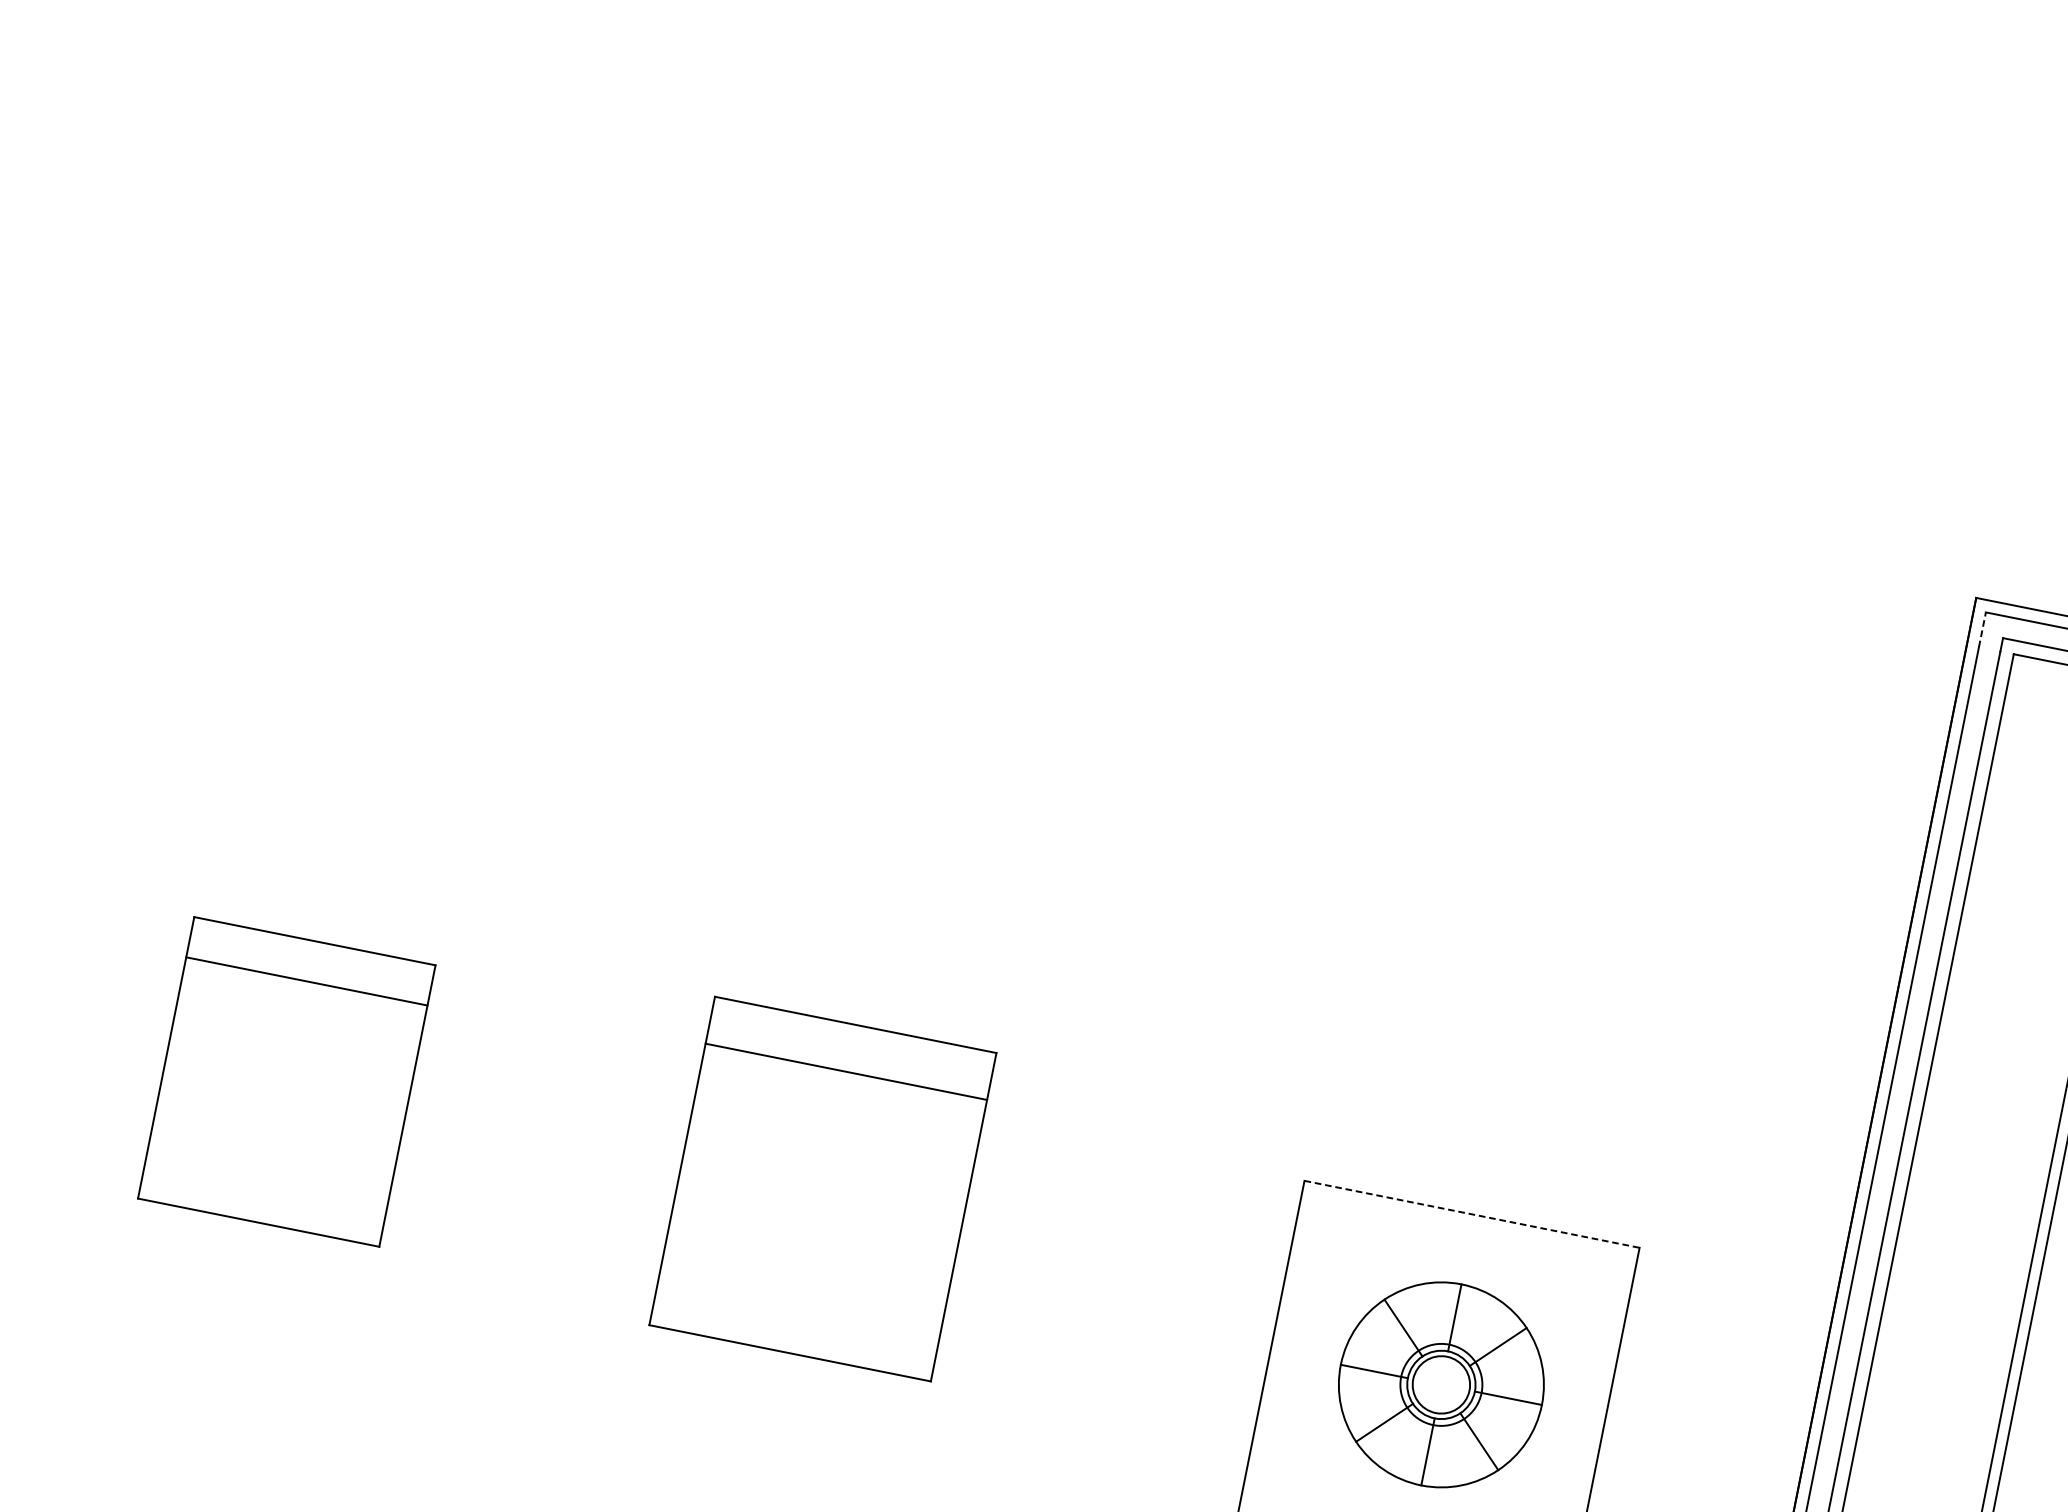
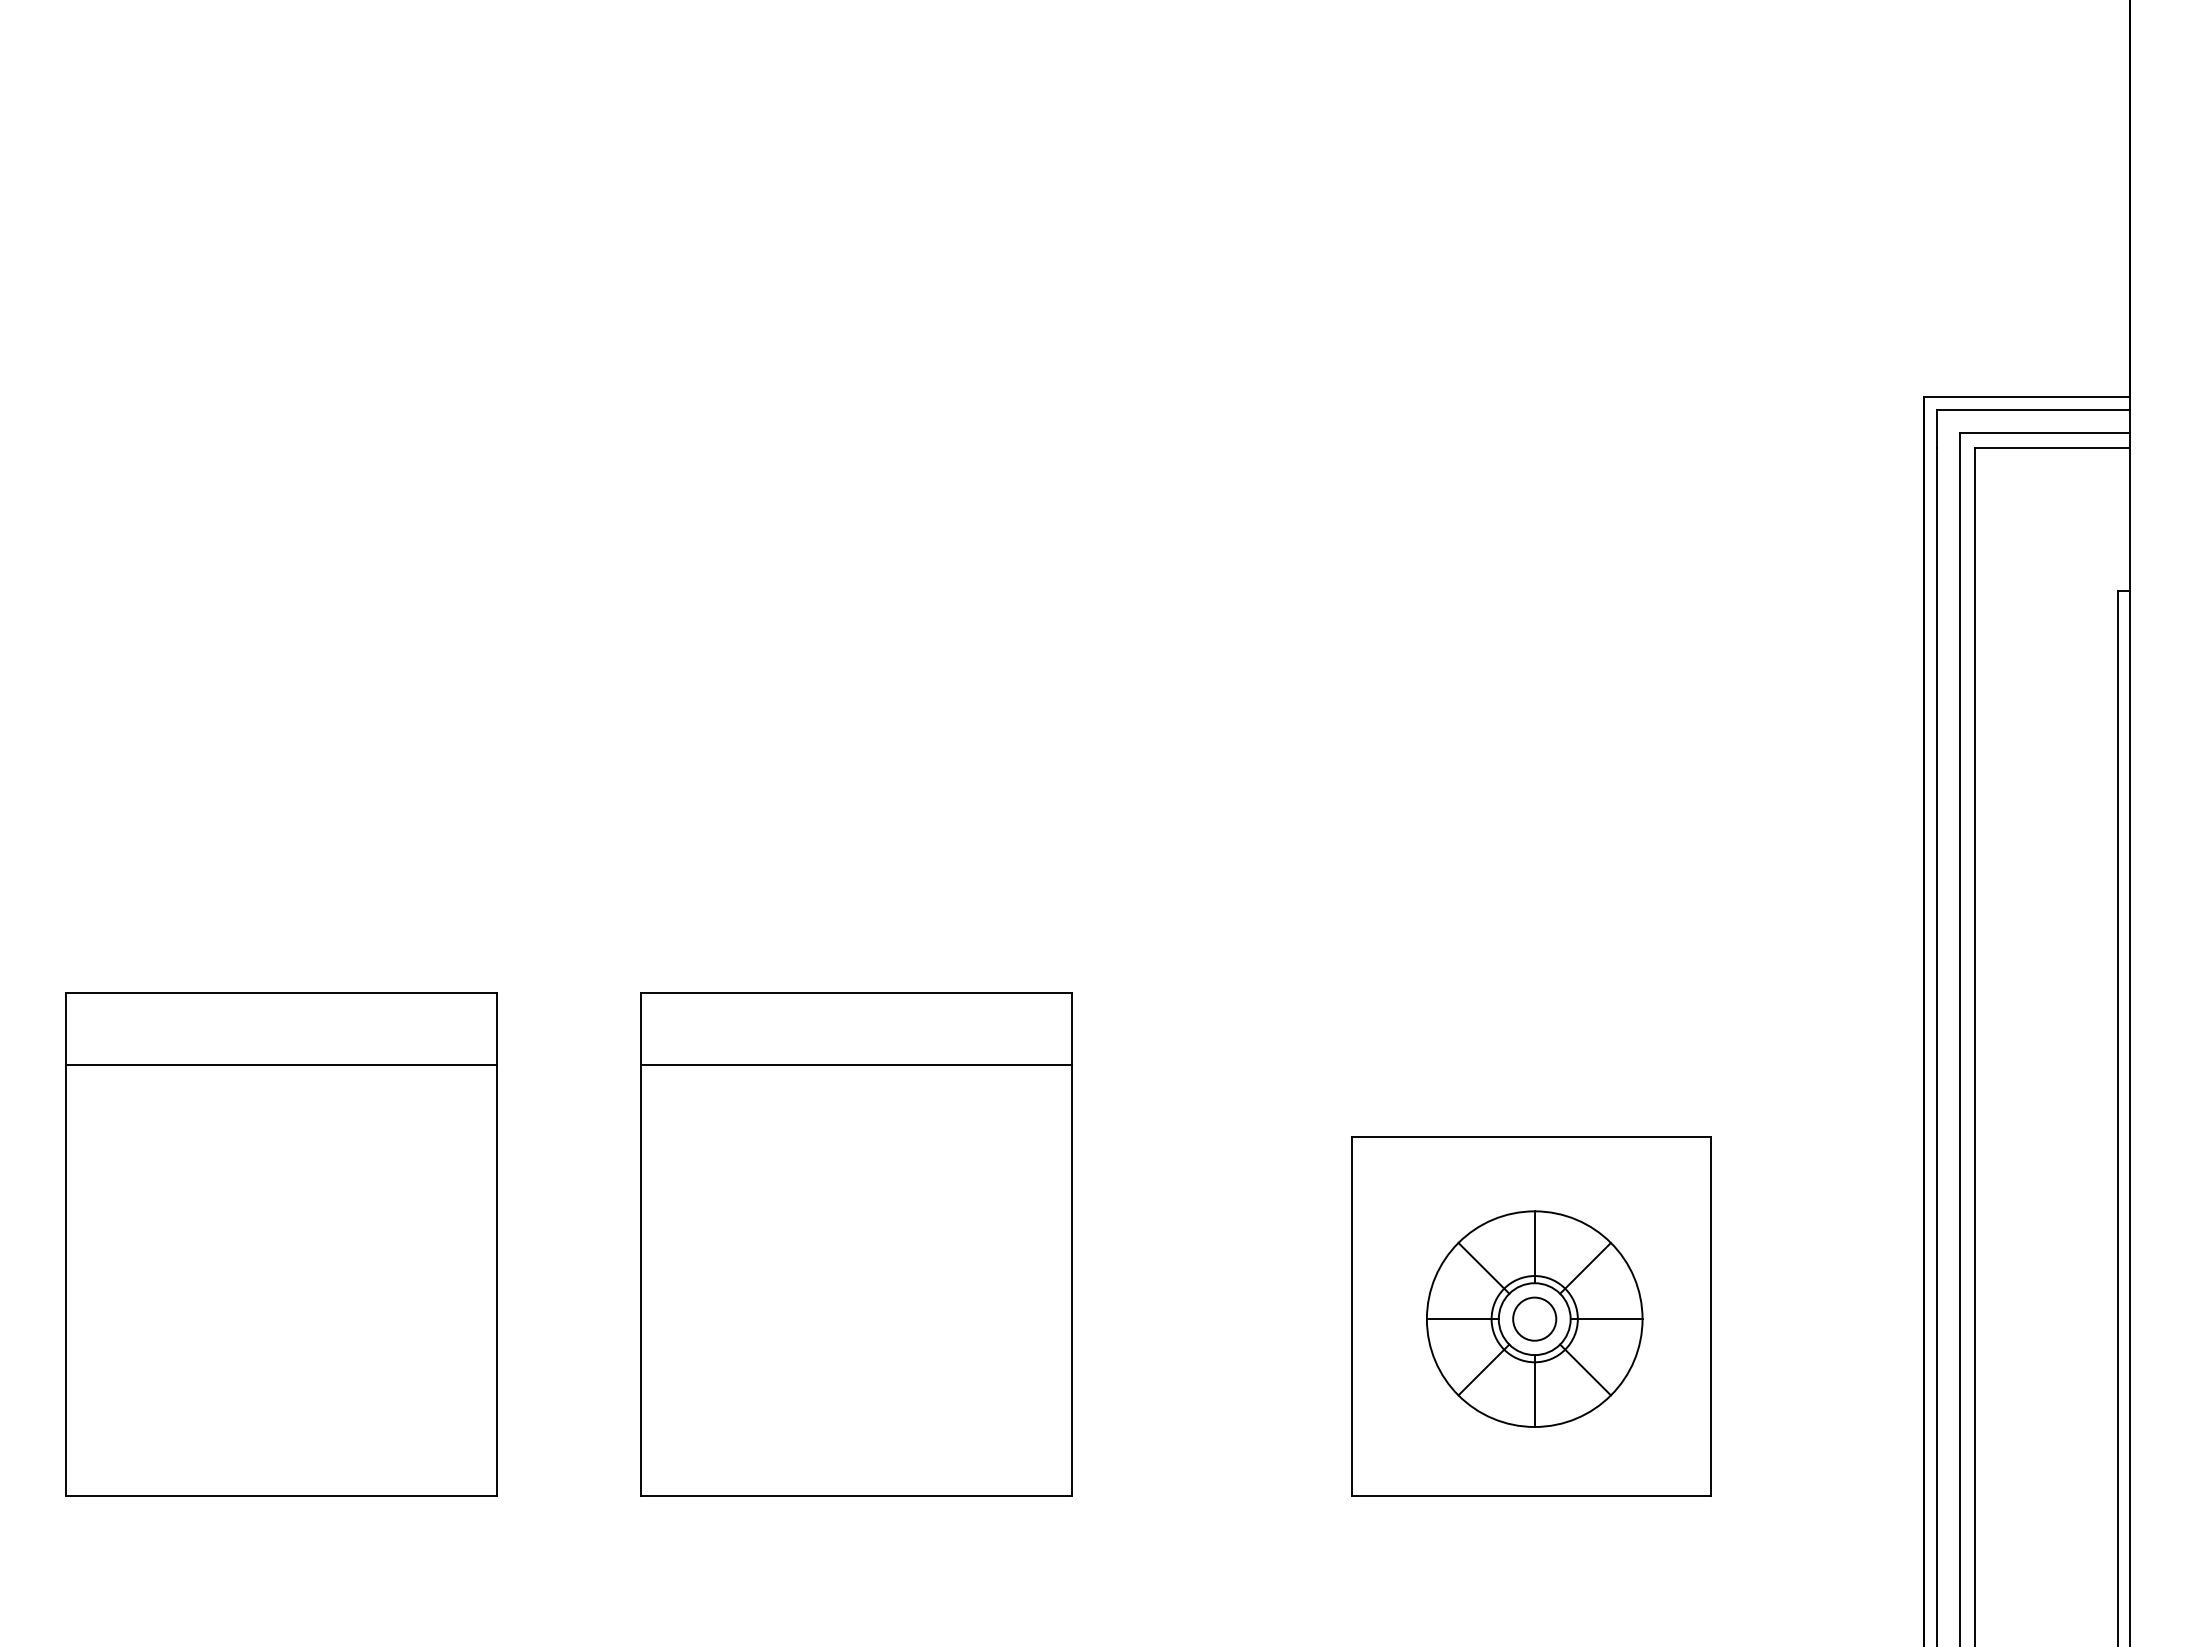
line: (1982, 629) -> (1937, 428), dashed -> solid
part: (286, 1081) -> (281, 1244), size x1.67
part: (822, 1188) -> (856, 1244), size x1.43
line: (1472, 1213) -> (1531, 1136), dashed -> solid
circle: (1441, 1384) -> (1534, 1318), size x0.71

